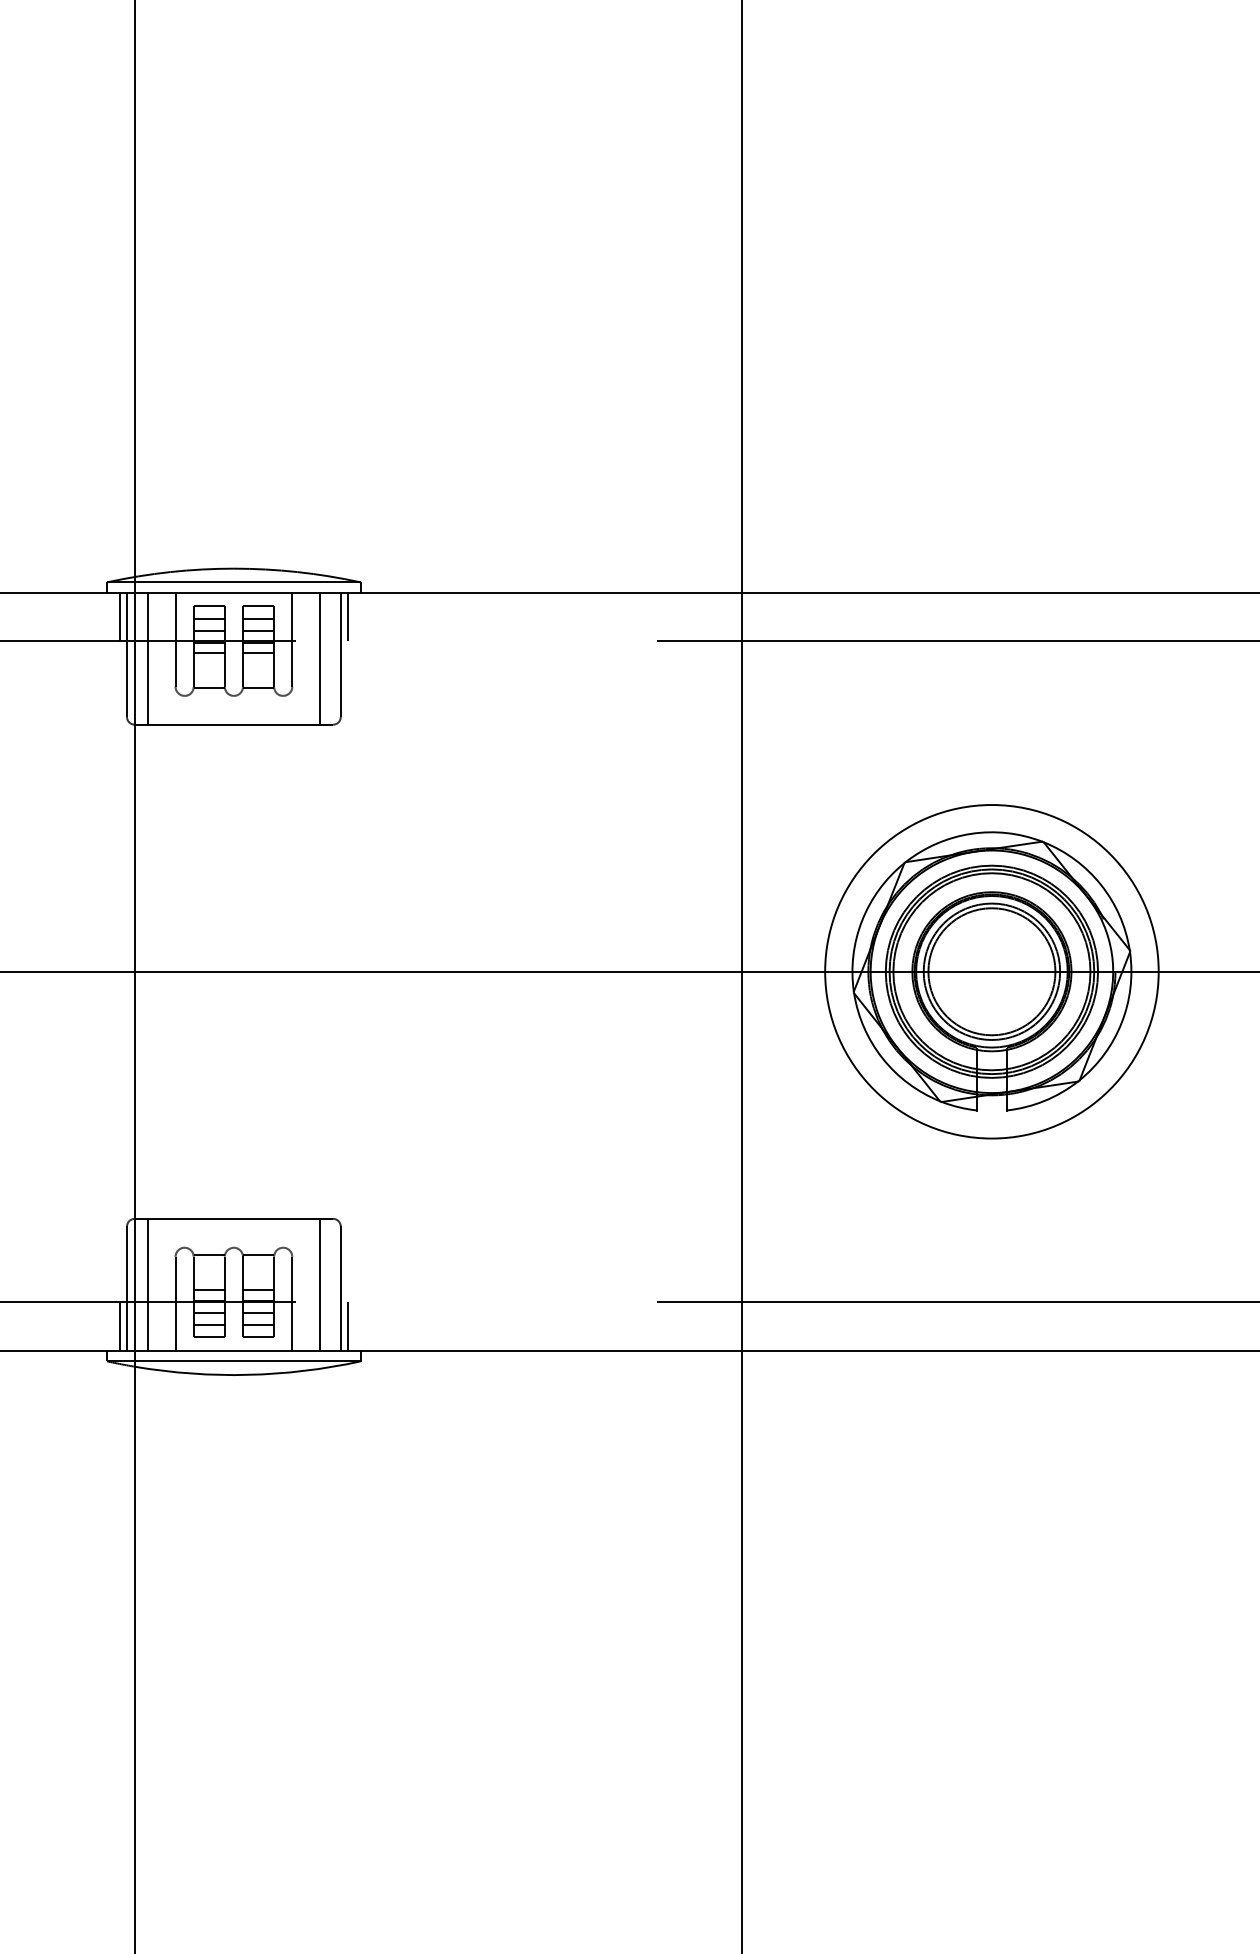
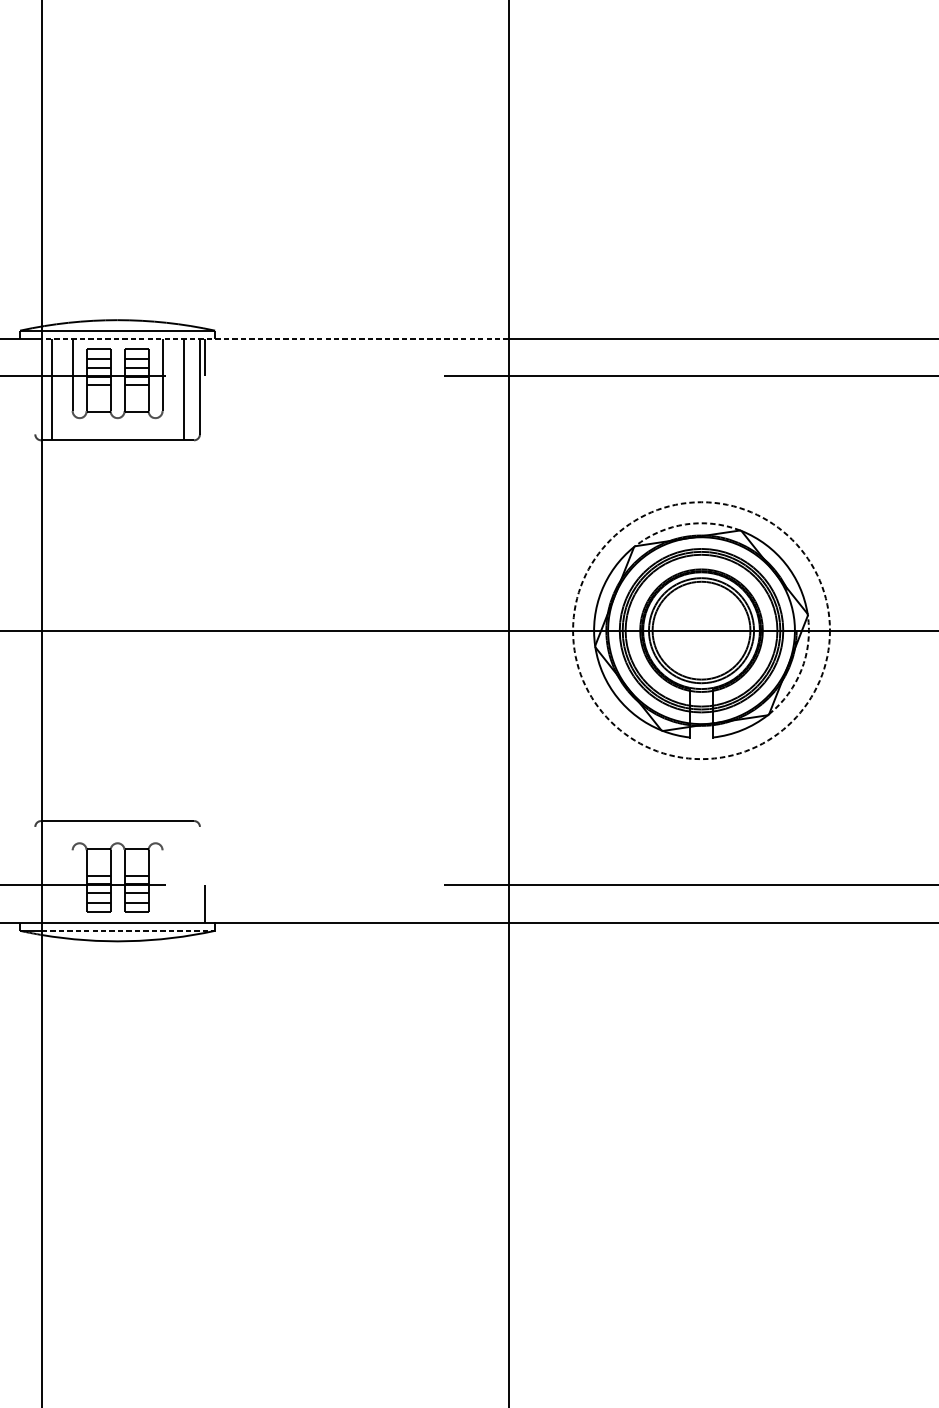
line: (438, 592) -> (275, 338), solid -> dashed
line: (120, 616) -> (30, 357), removed
line: (127, 654) -> (35, 386), removed
arc: (971, 833) -> (685, 524), solid -> dashed
circle: (991, 971) -> (701, 630), solid -> dashed
arc: (1121, 1022) -> (801, 669), solid -> dashed
line: (148, 1284) -> (51, 871), removed
line: (319, 1284) -> (183, 871), removed
line: (127, 1288) -> (35, 874), removed
line: (340, 1288) -> (199, 874), removed
line: (175, 1303) -> (72, 886), removed
line: (292, 1303) -> (162, 886), removed
line: (120, 1326) -> (30, 903), removed
line: (247, 1361) -> (128, 930), solid -> dashed

